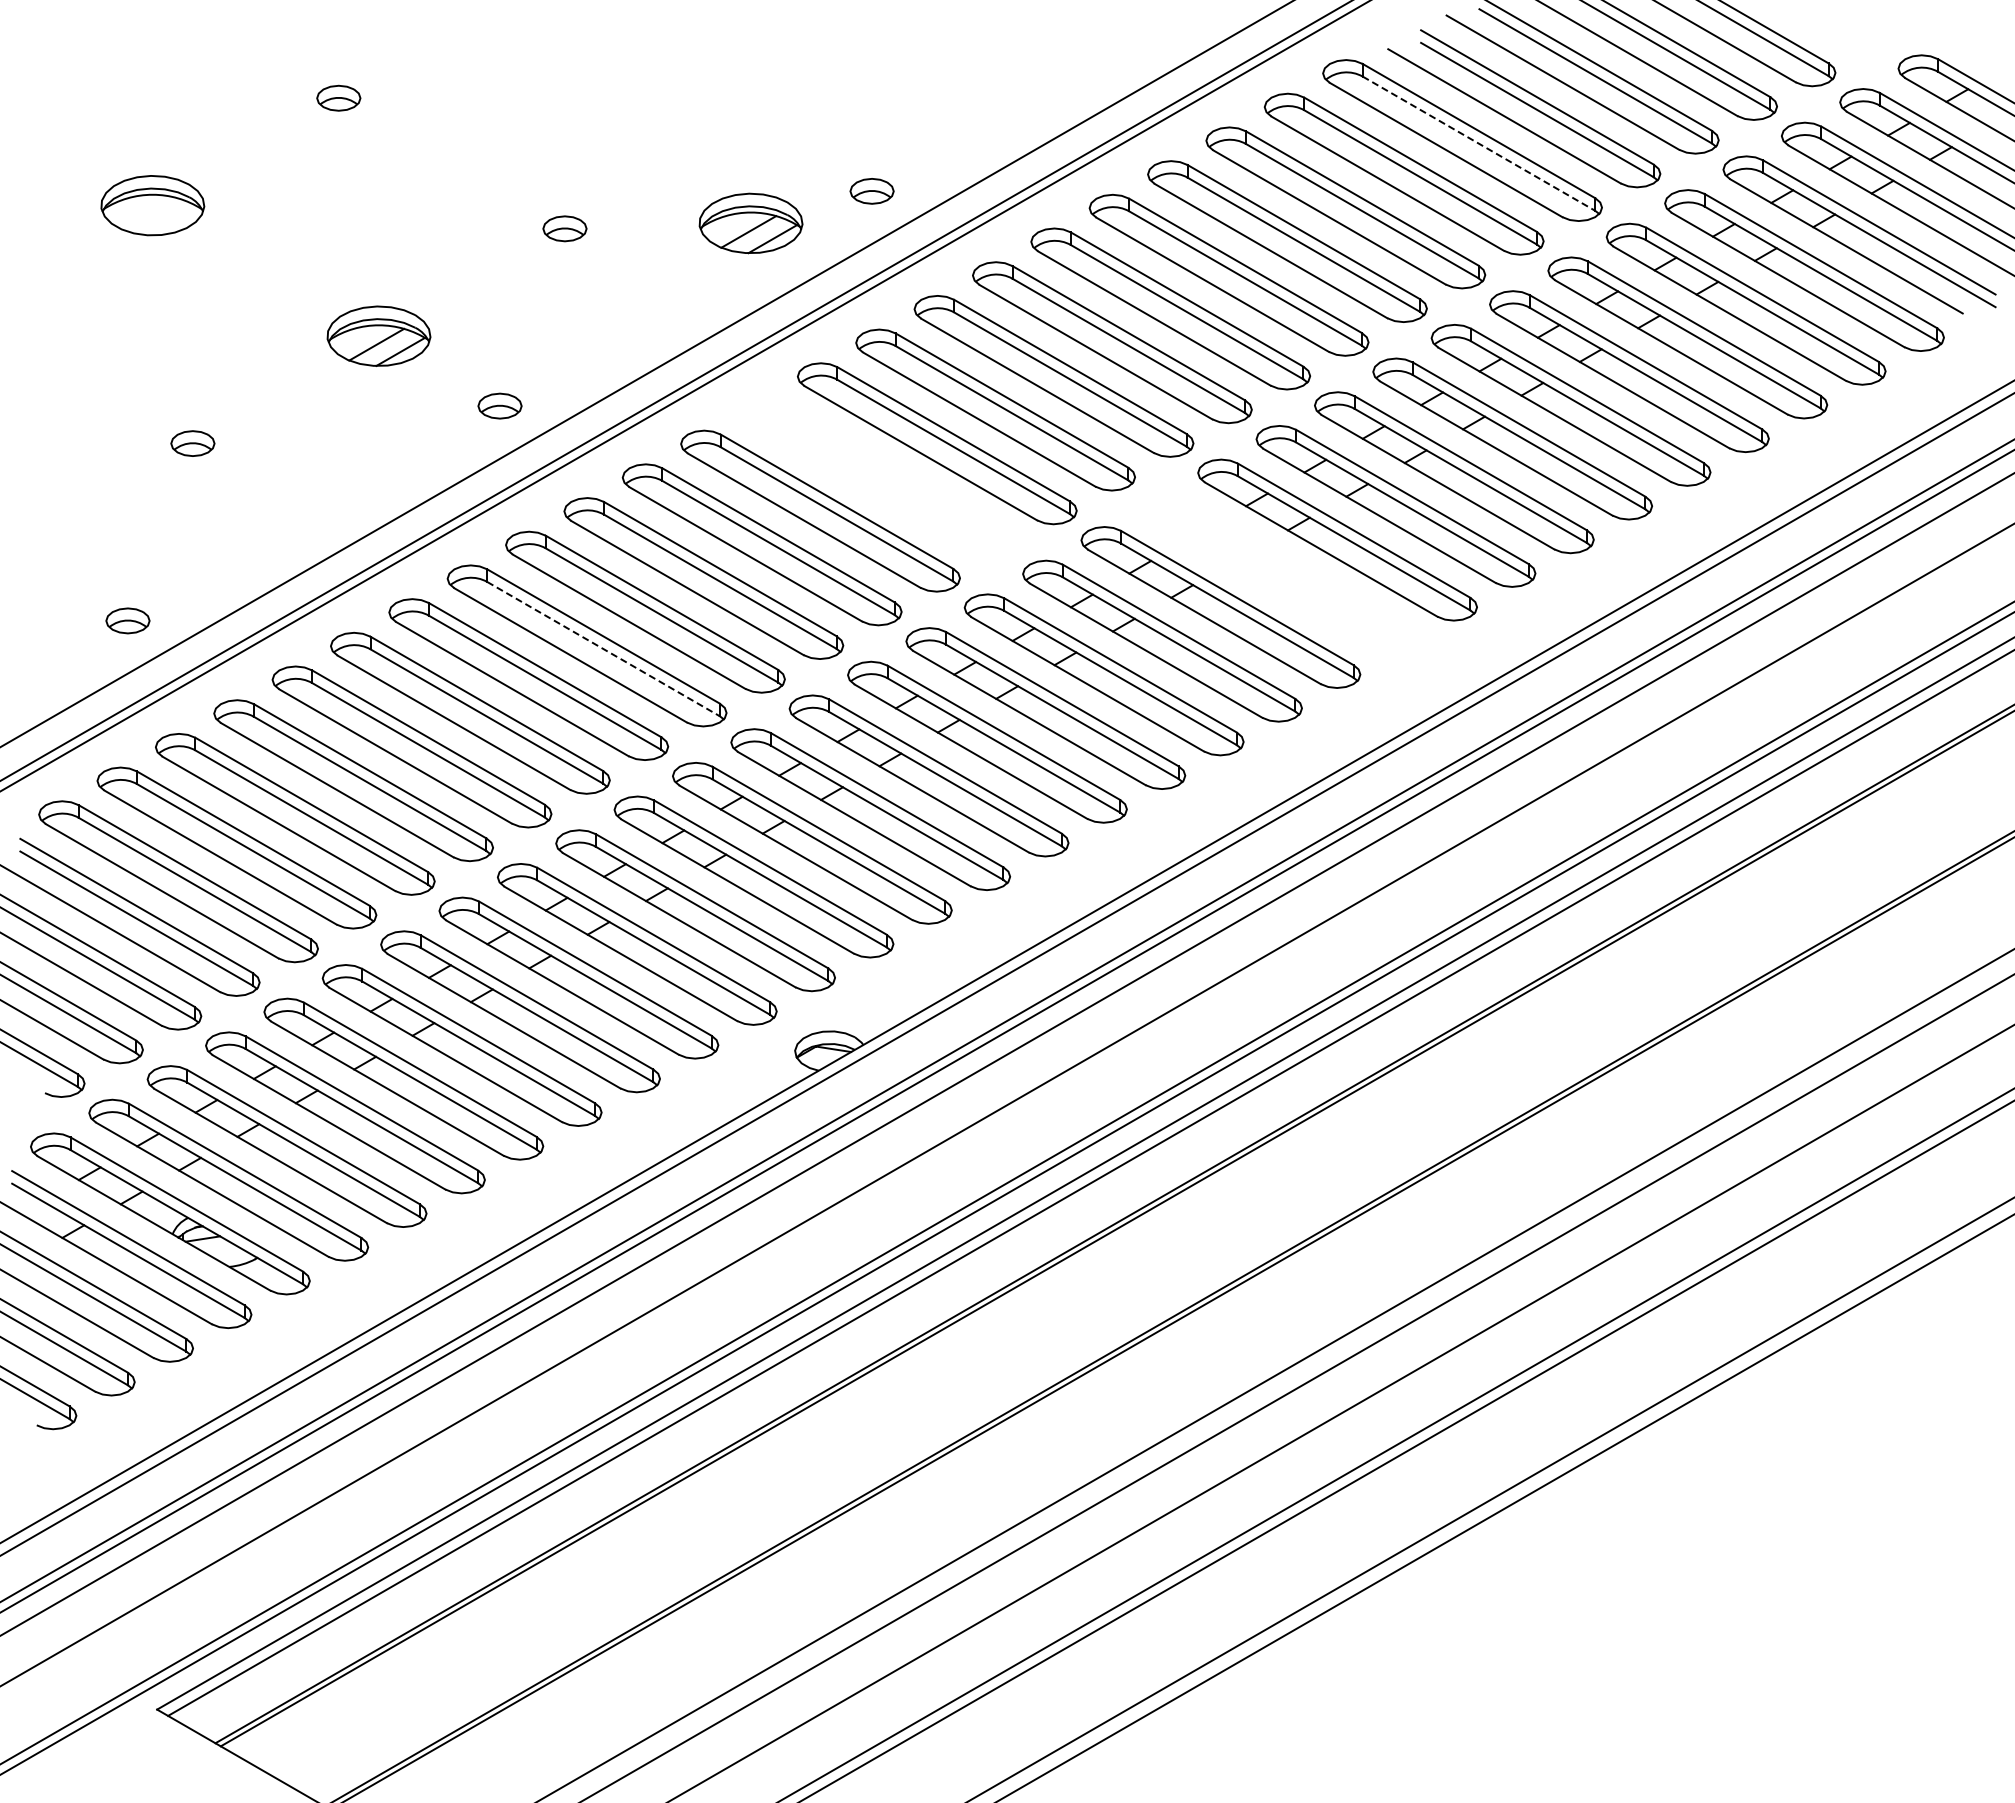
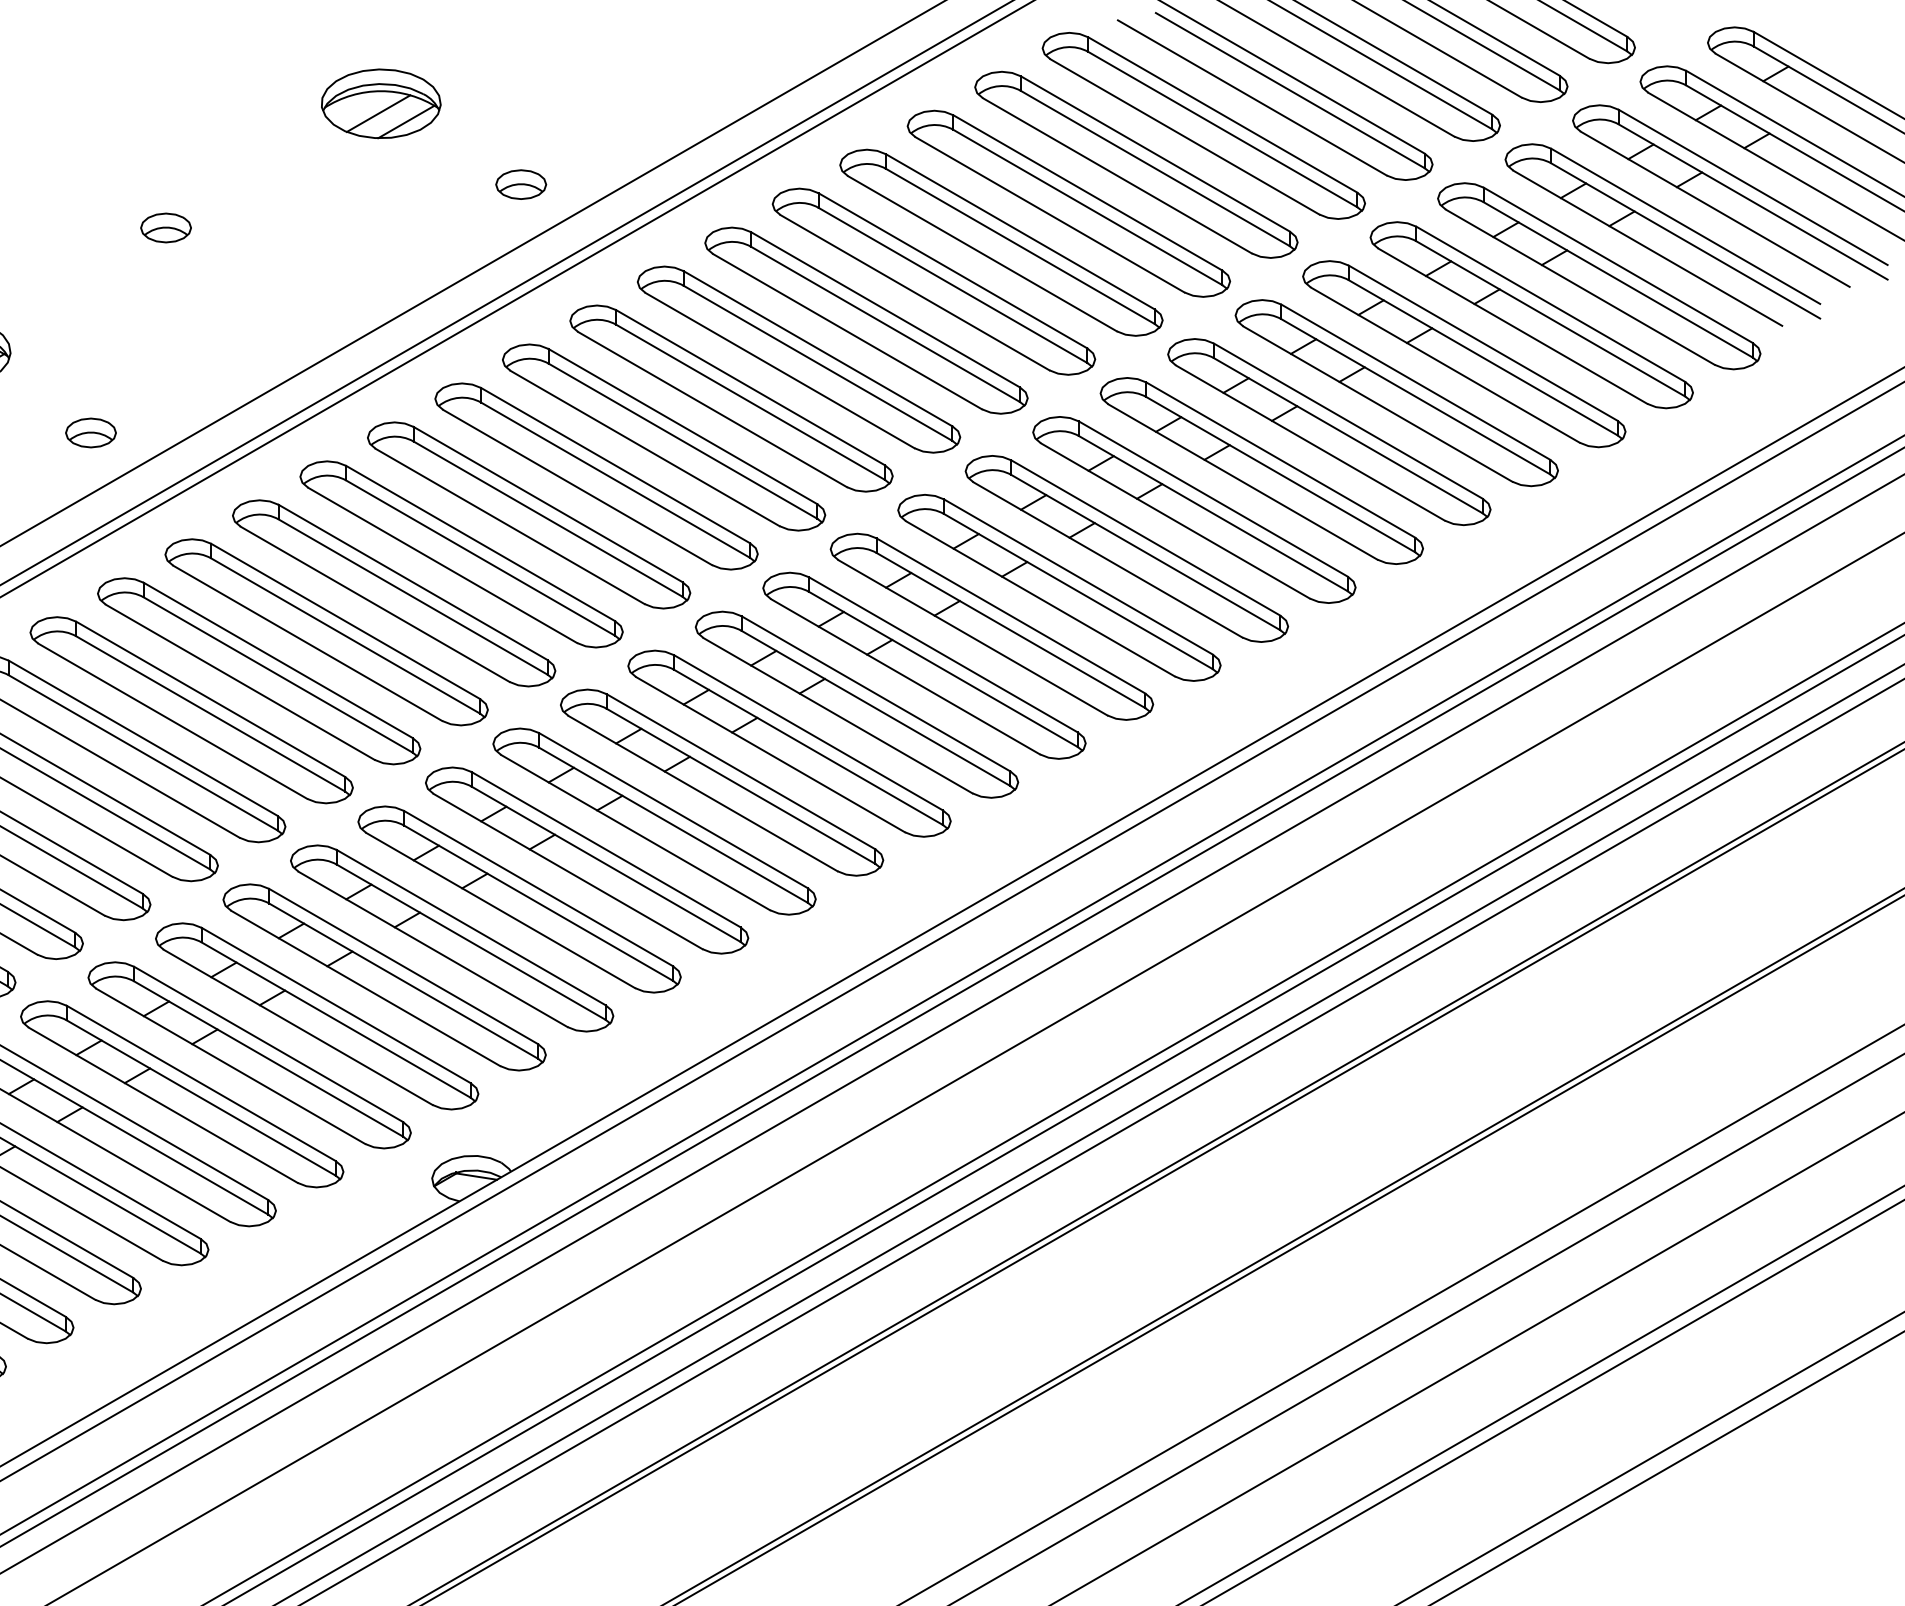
line: (1479, 143) -> (1223, 129), dashed -> solid
part: (750, 223) -> (380, 103), moved
part: (878, 477) -> (528, 515), added
part: (1278, 573) -> (991, 626), added
line: (603, 649) -> (210, 714), dashed -> solid

